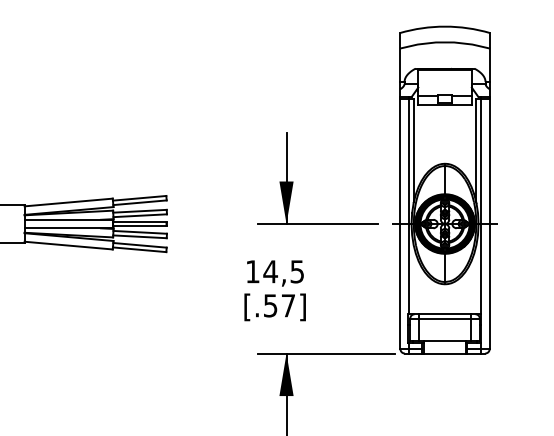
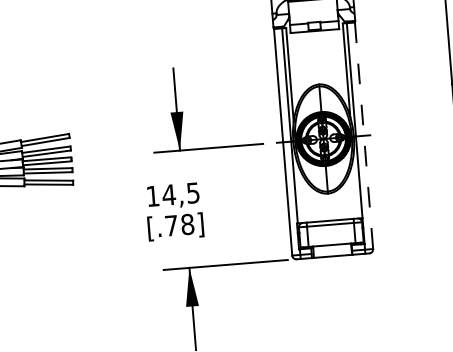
line: (489, 224) -> (363, 136), solid -> dashed
text: (279, 305) -> (179, 224), [.57] -> [.78]

